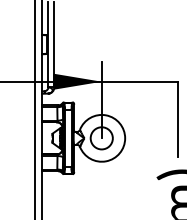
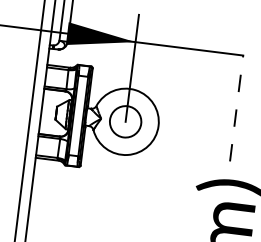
line: (178, 119) -> (236, 108), solid -> dashed

